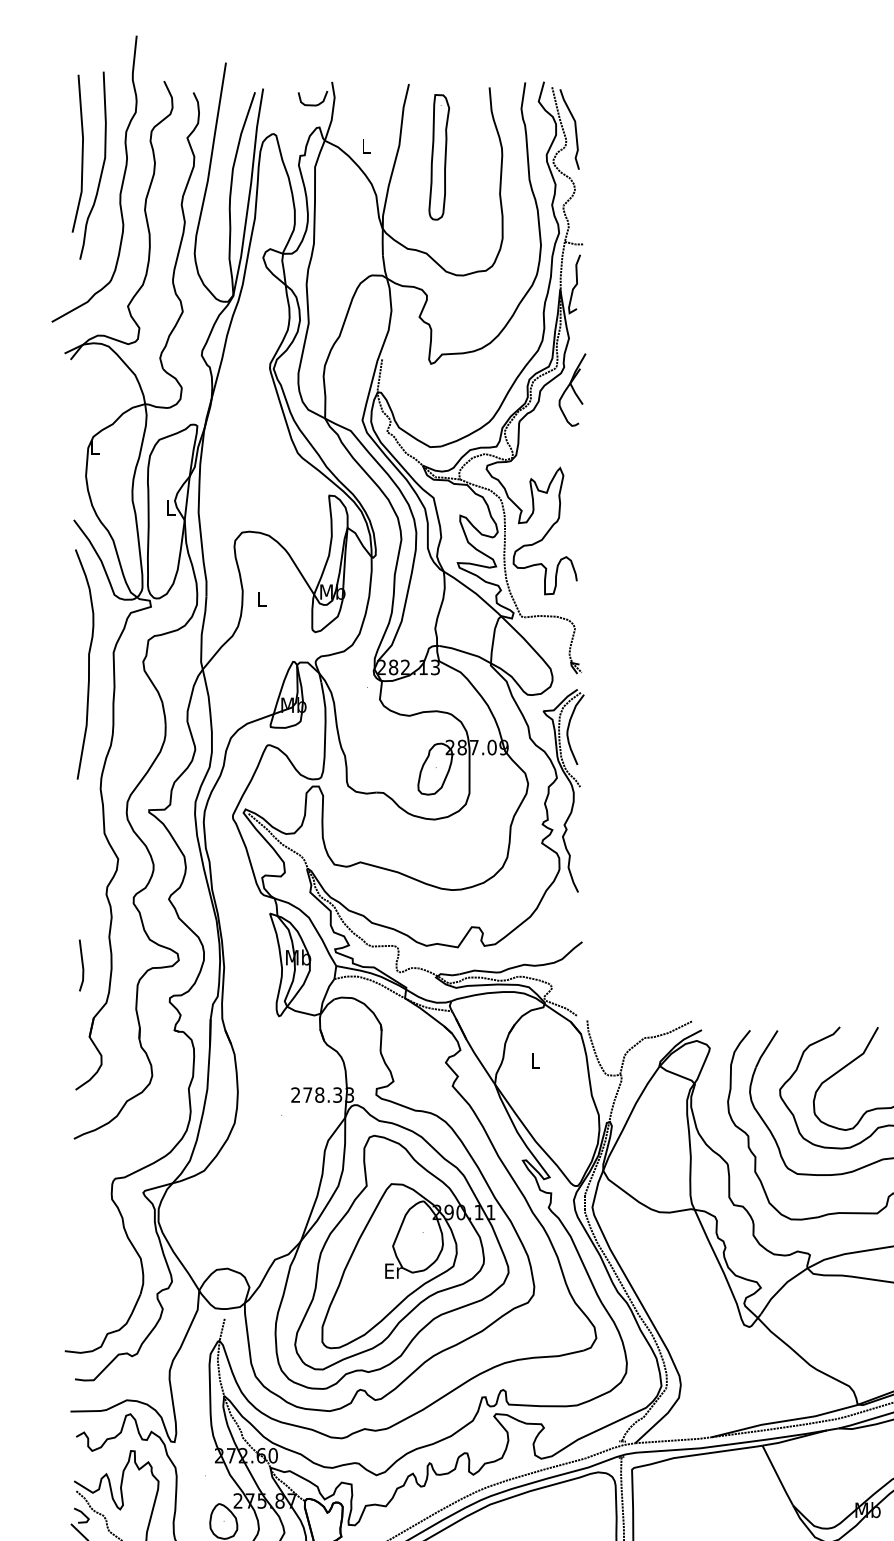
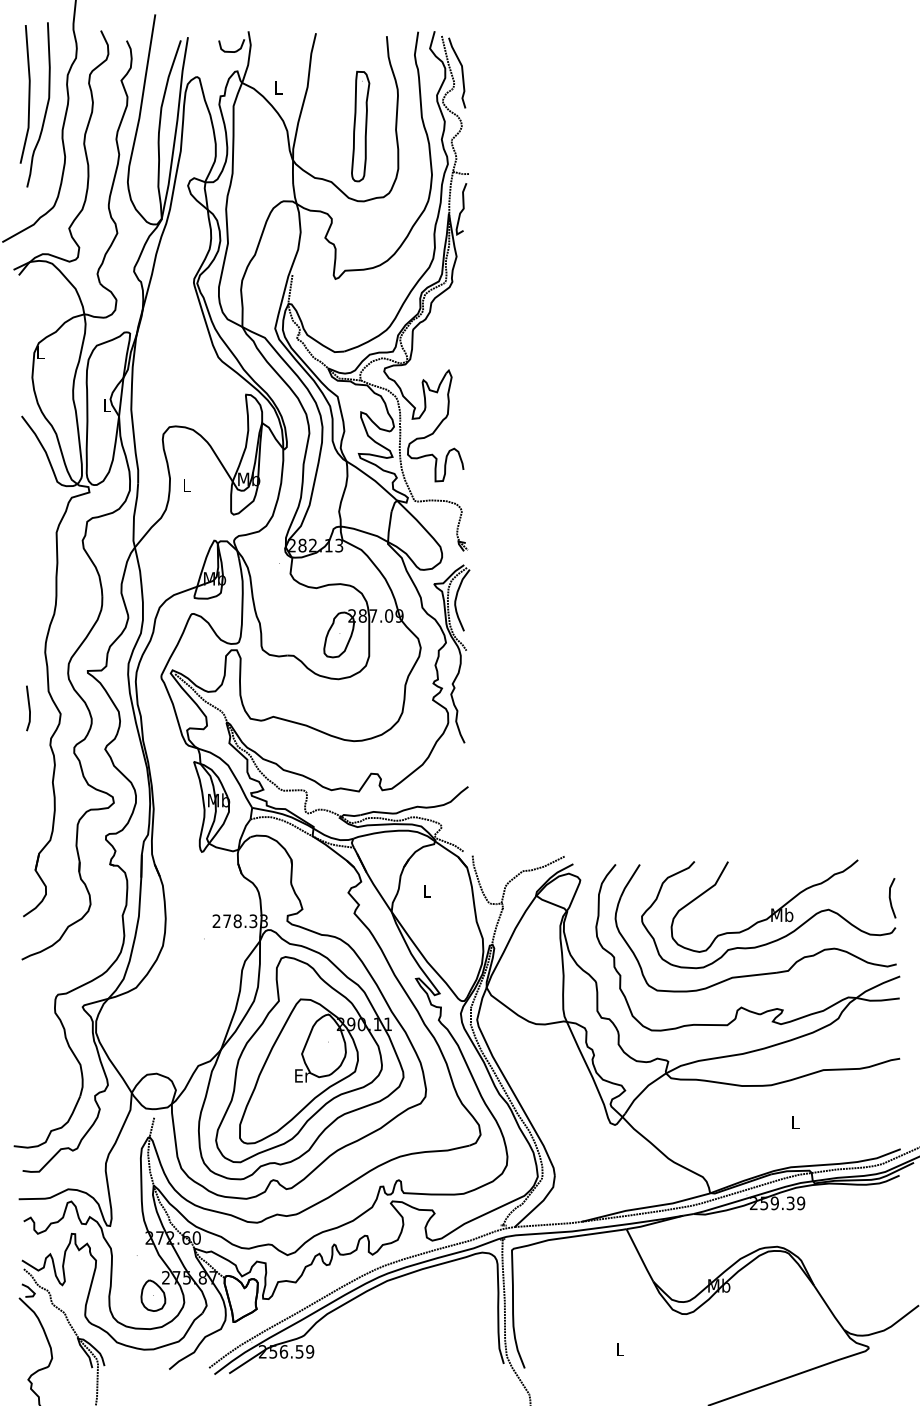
part: (439, 157) -> (360, 126), moved
part: (572, 389) -> (459, 301), removed
curve: (88, 665) -> (34, 543), removed
line: (81, 965) -> (28, 708), moved

